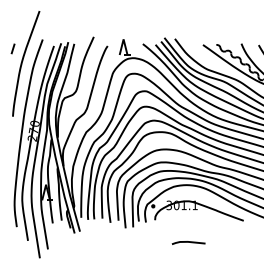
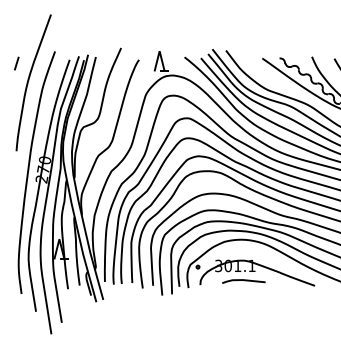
line: (188, 242) -> (243, 280), moved

